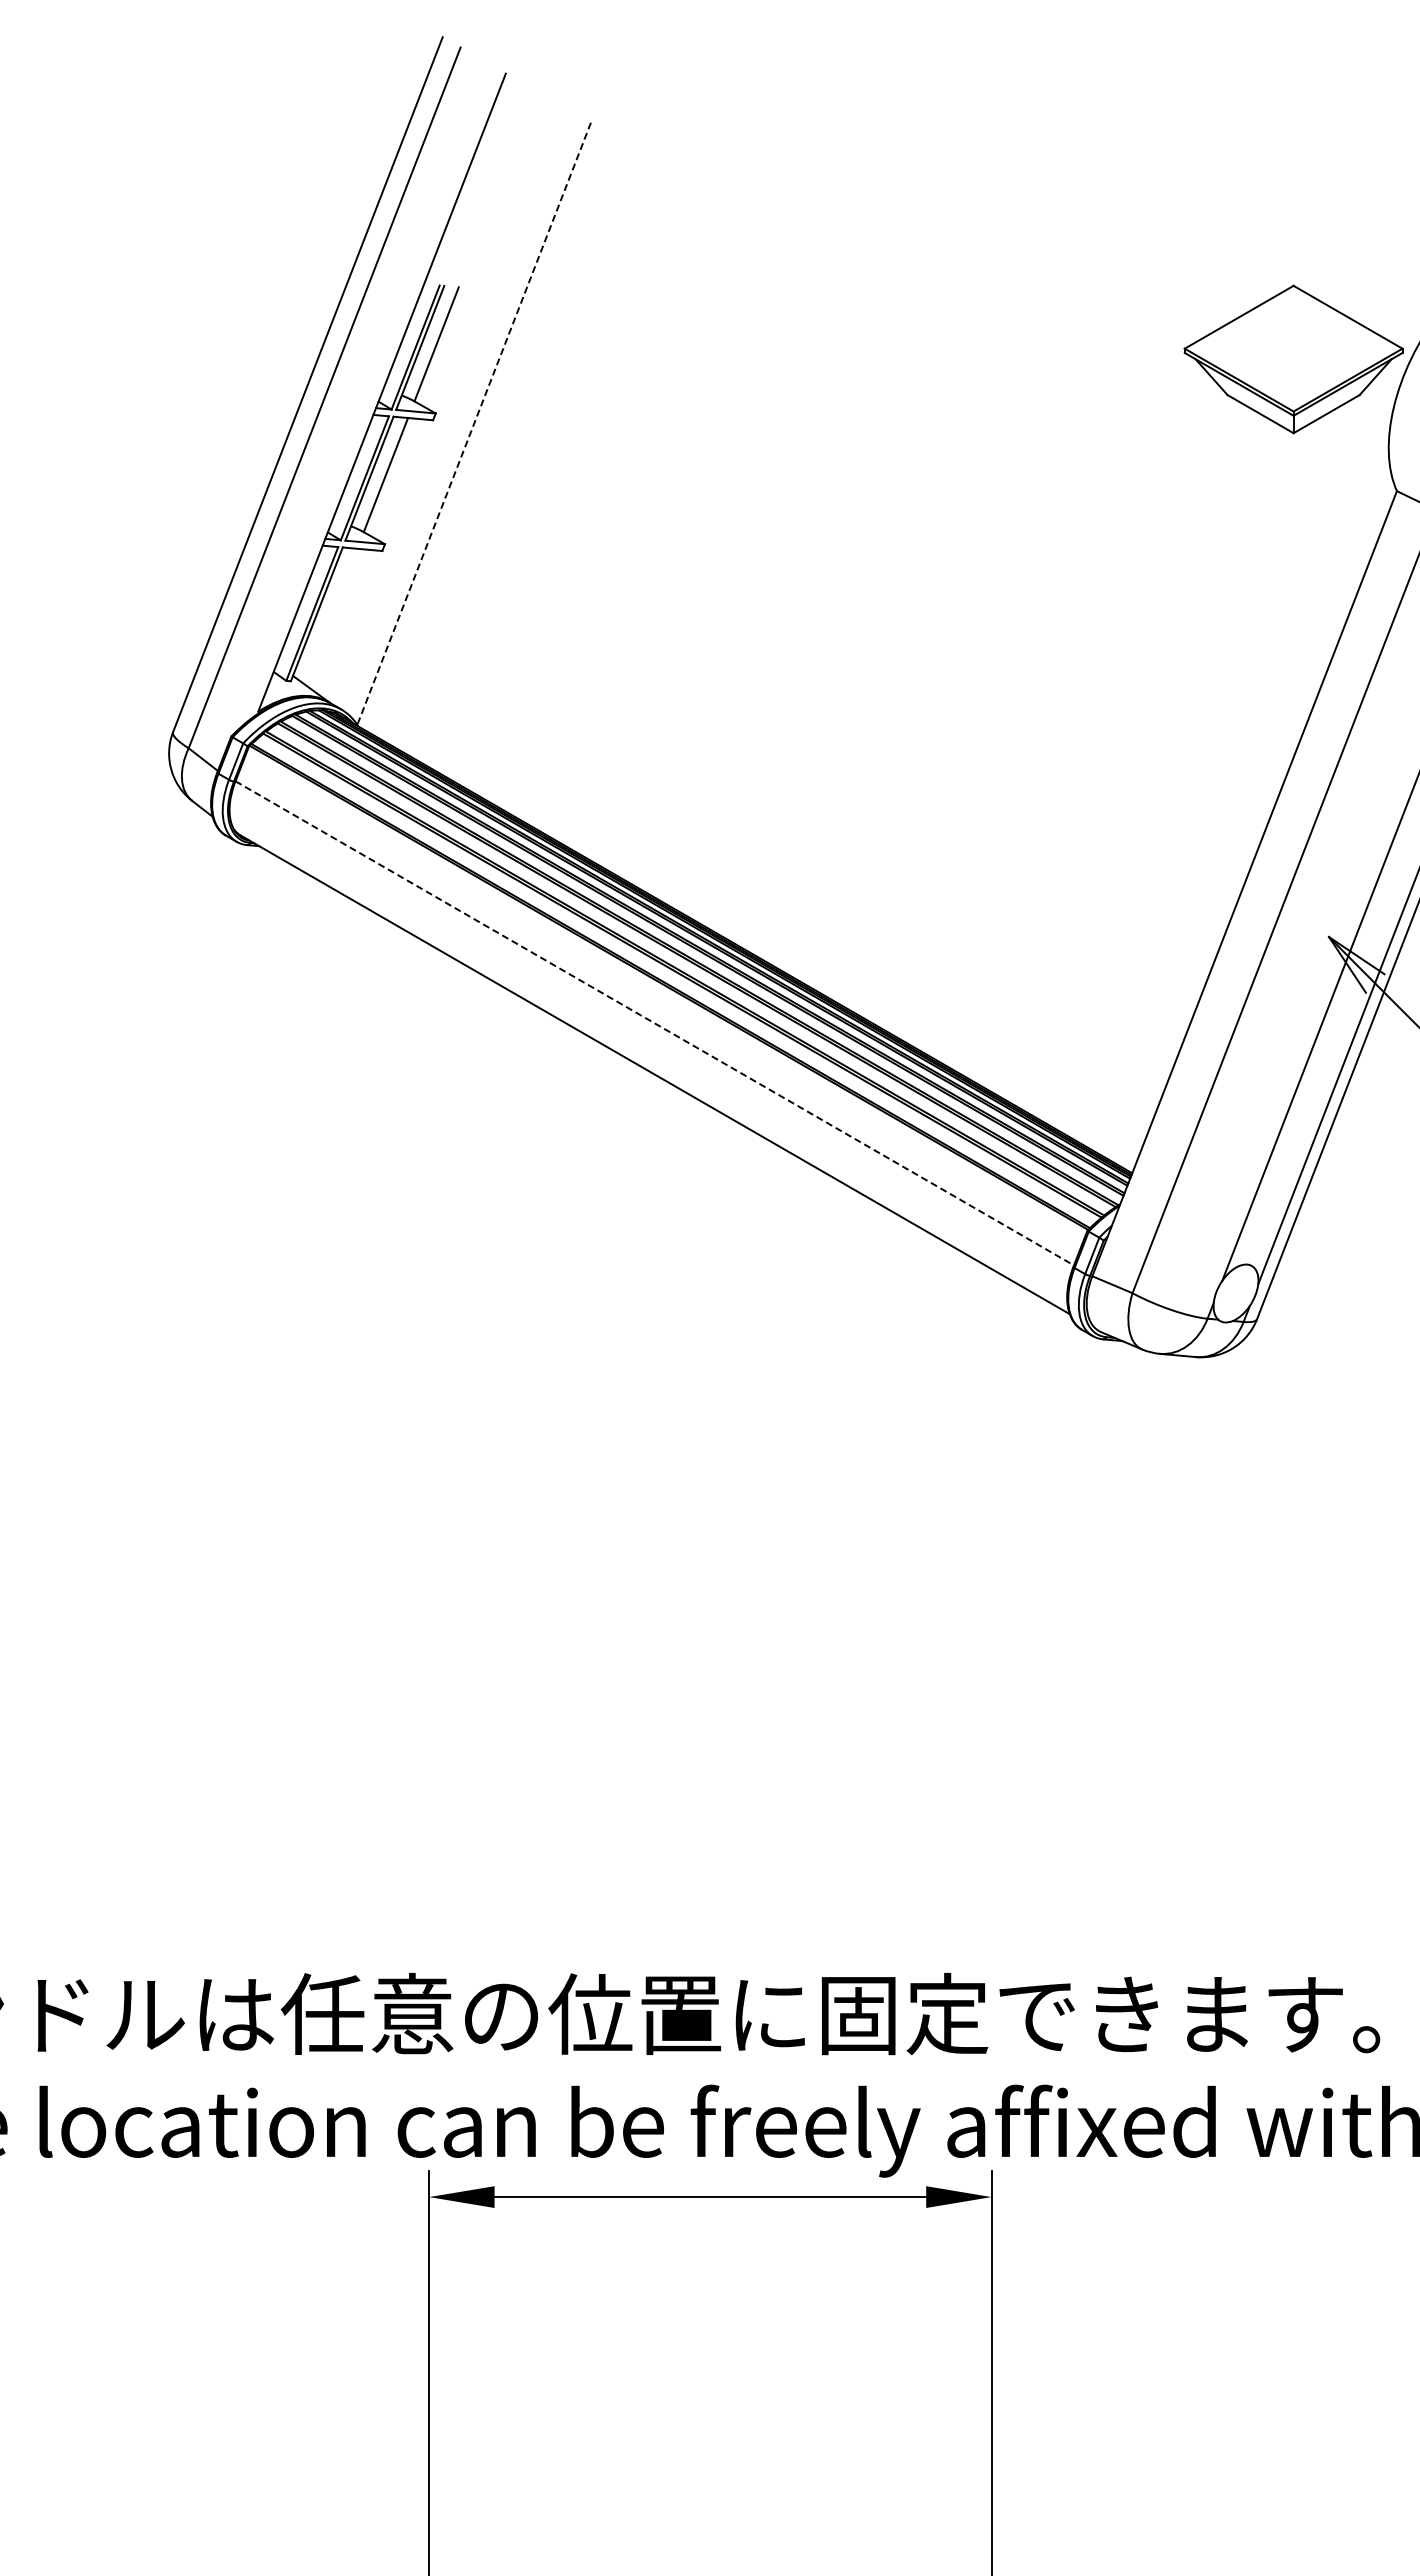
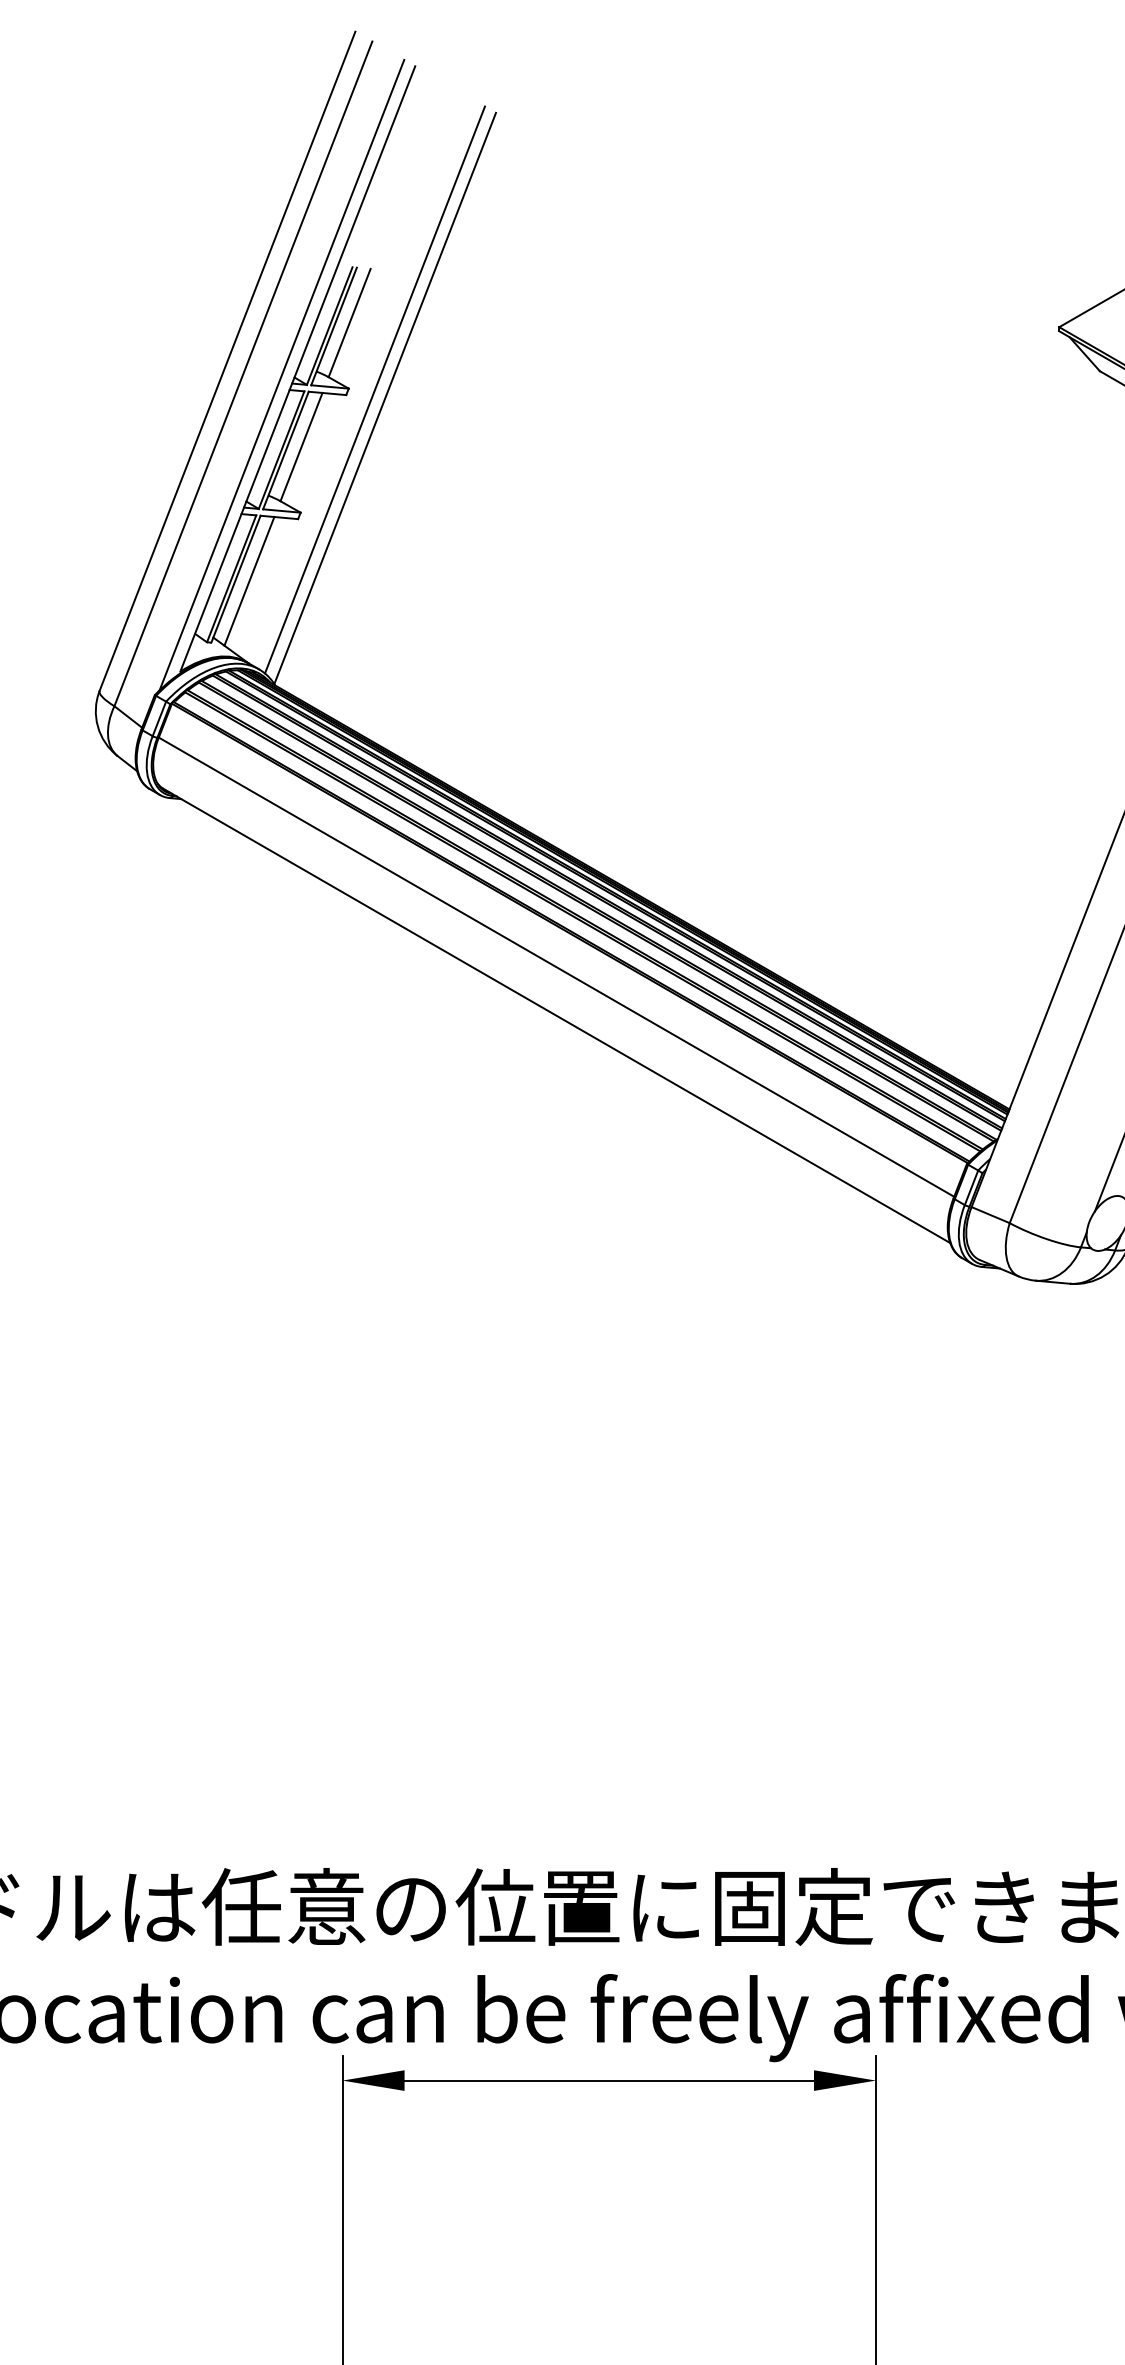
line: (365, 398) -> (282, 374), added
line: (463, 414) -> (375, 389), added
line: (474, 423) -> (385, 398), dashed -> solid
line: (330, 616) -> (248, 581), added
line: (655, 1023) -> (557, 967), dashed -> solid

